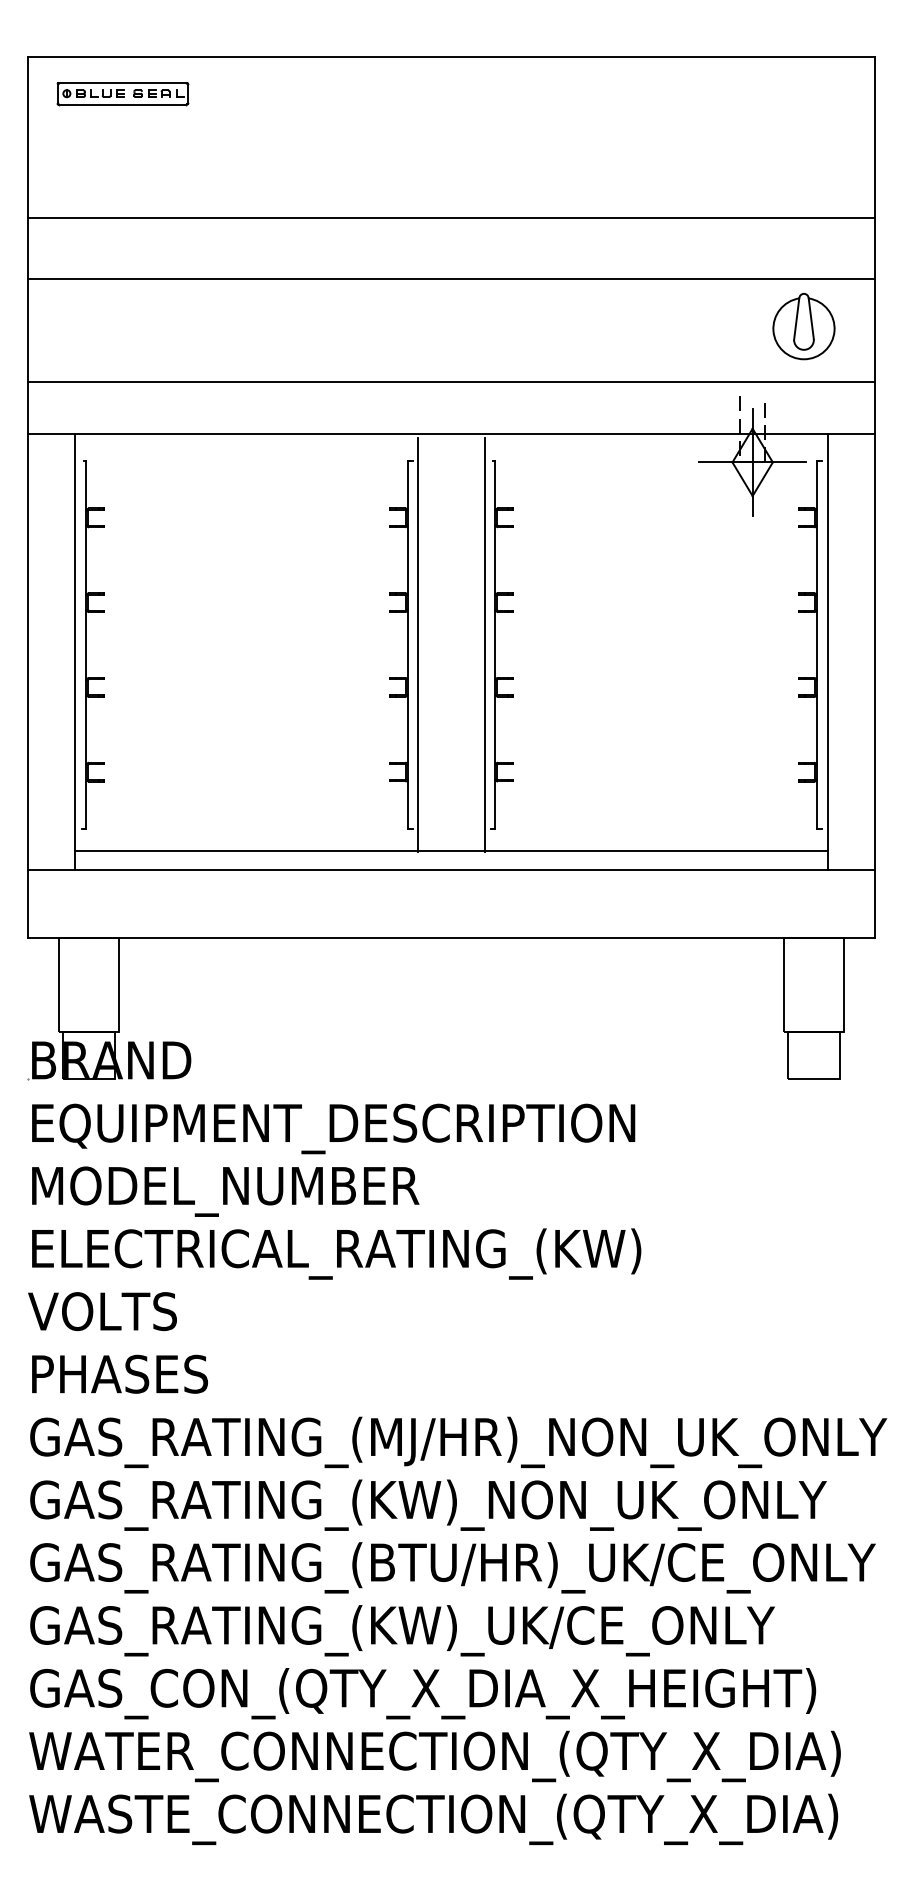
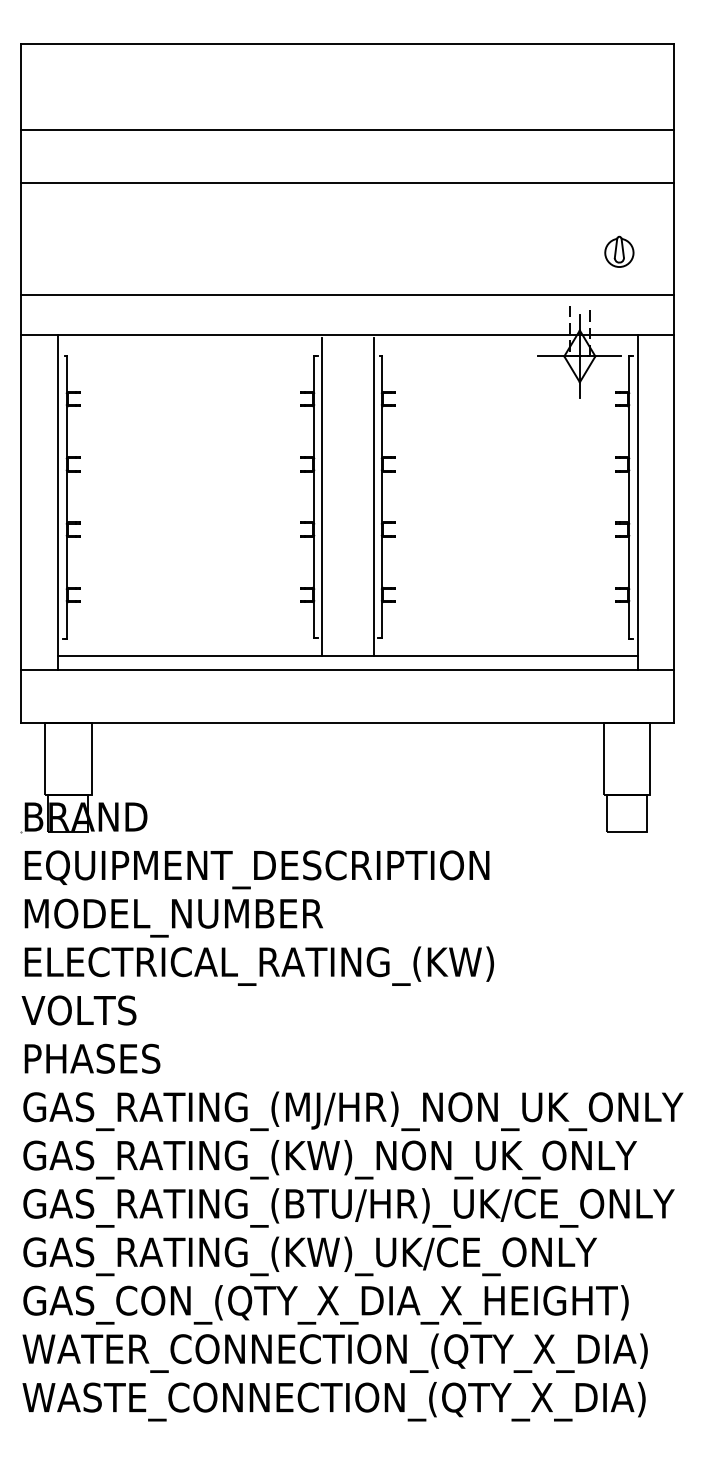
part: (122, 94) -> (94, 73), removed
line: (451, 217) -> (347, 130), moved
line: (451, 278) -> (347, 182), moved
part: (803, 326) -> (619, 251), size x0.6

